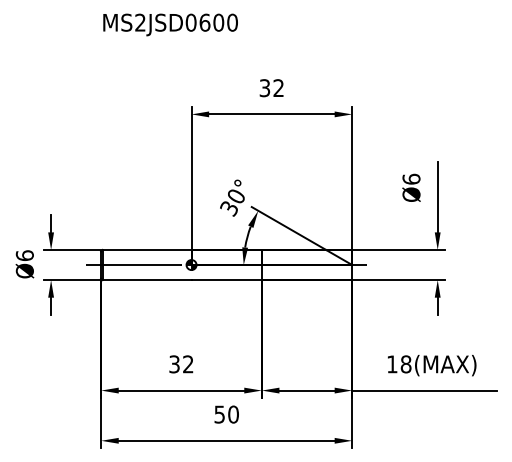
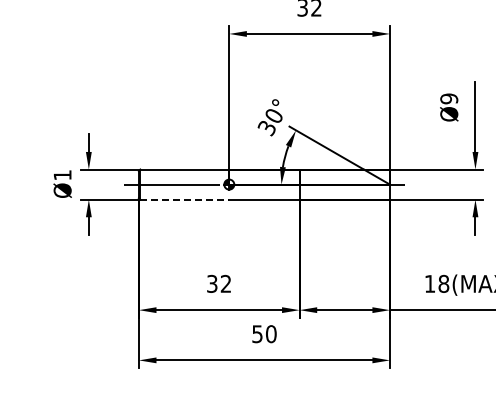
text: (411, 178) -> (449, 98), Ø6 -> Ø9
text: (24, 255) -> (62, 175), Ø6 -> Ø1
line: (147, 280) -> (185, 200), solid -> dashed

